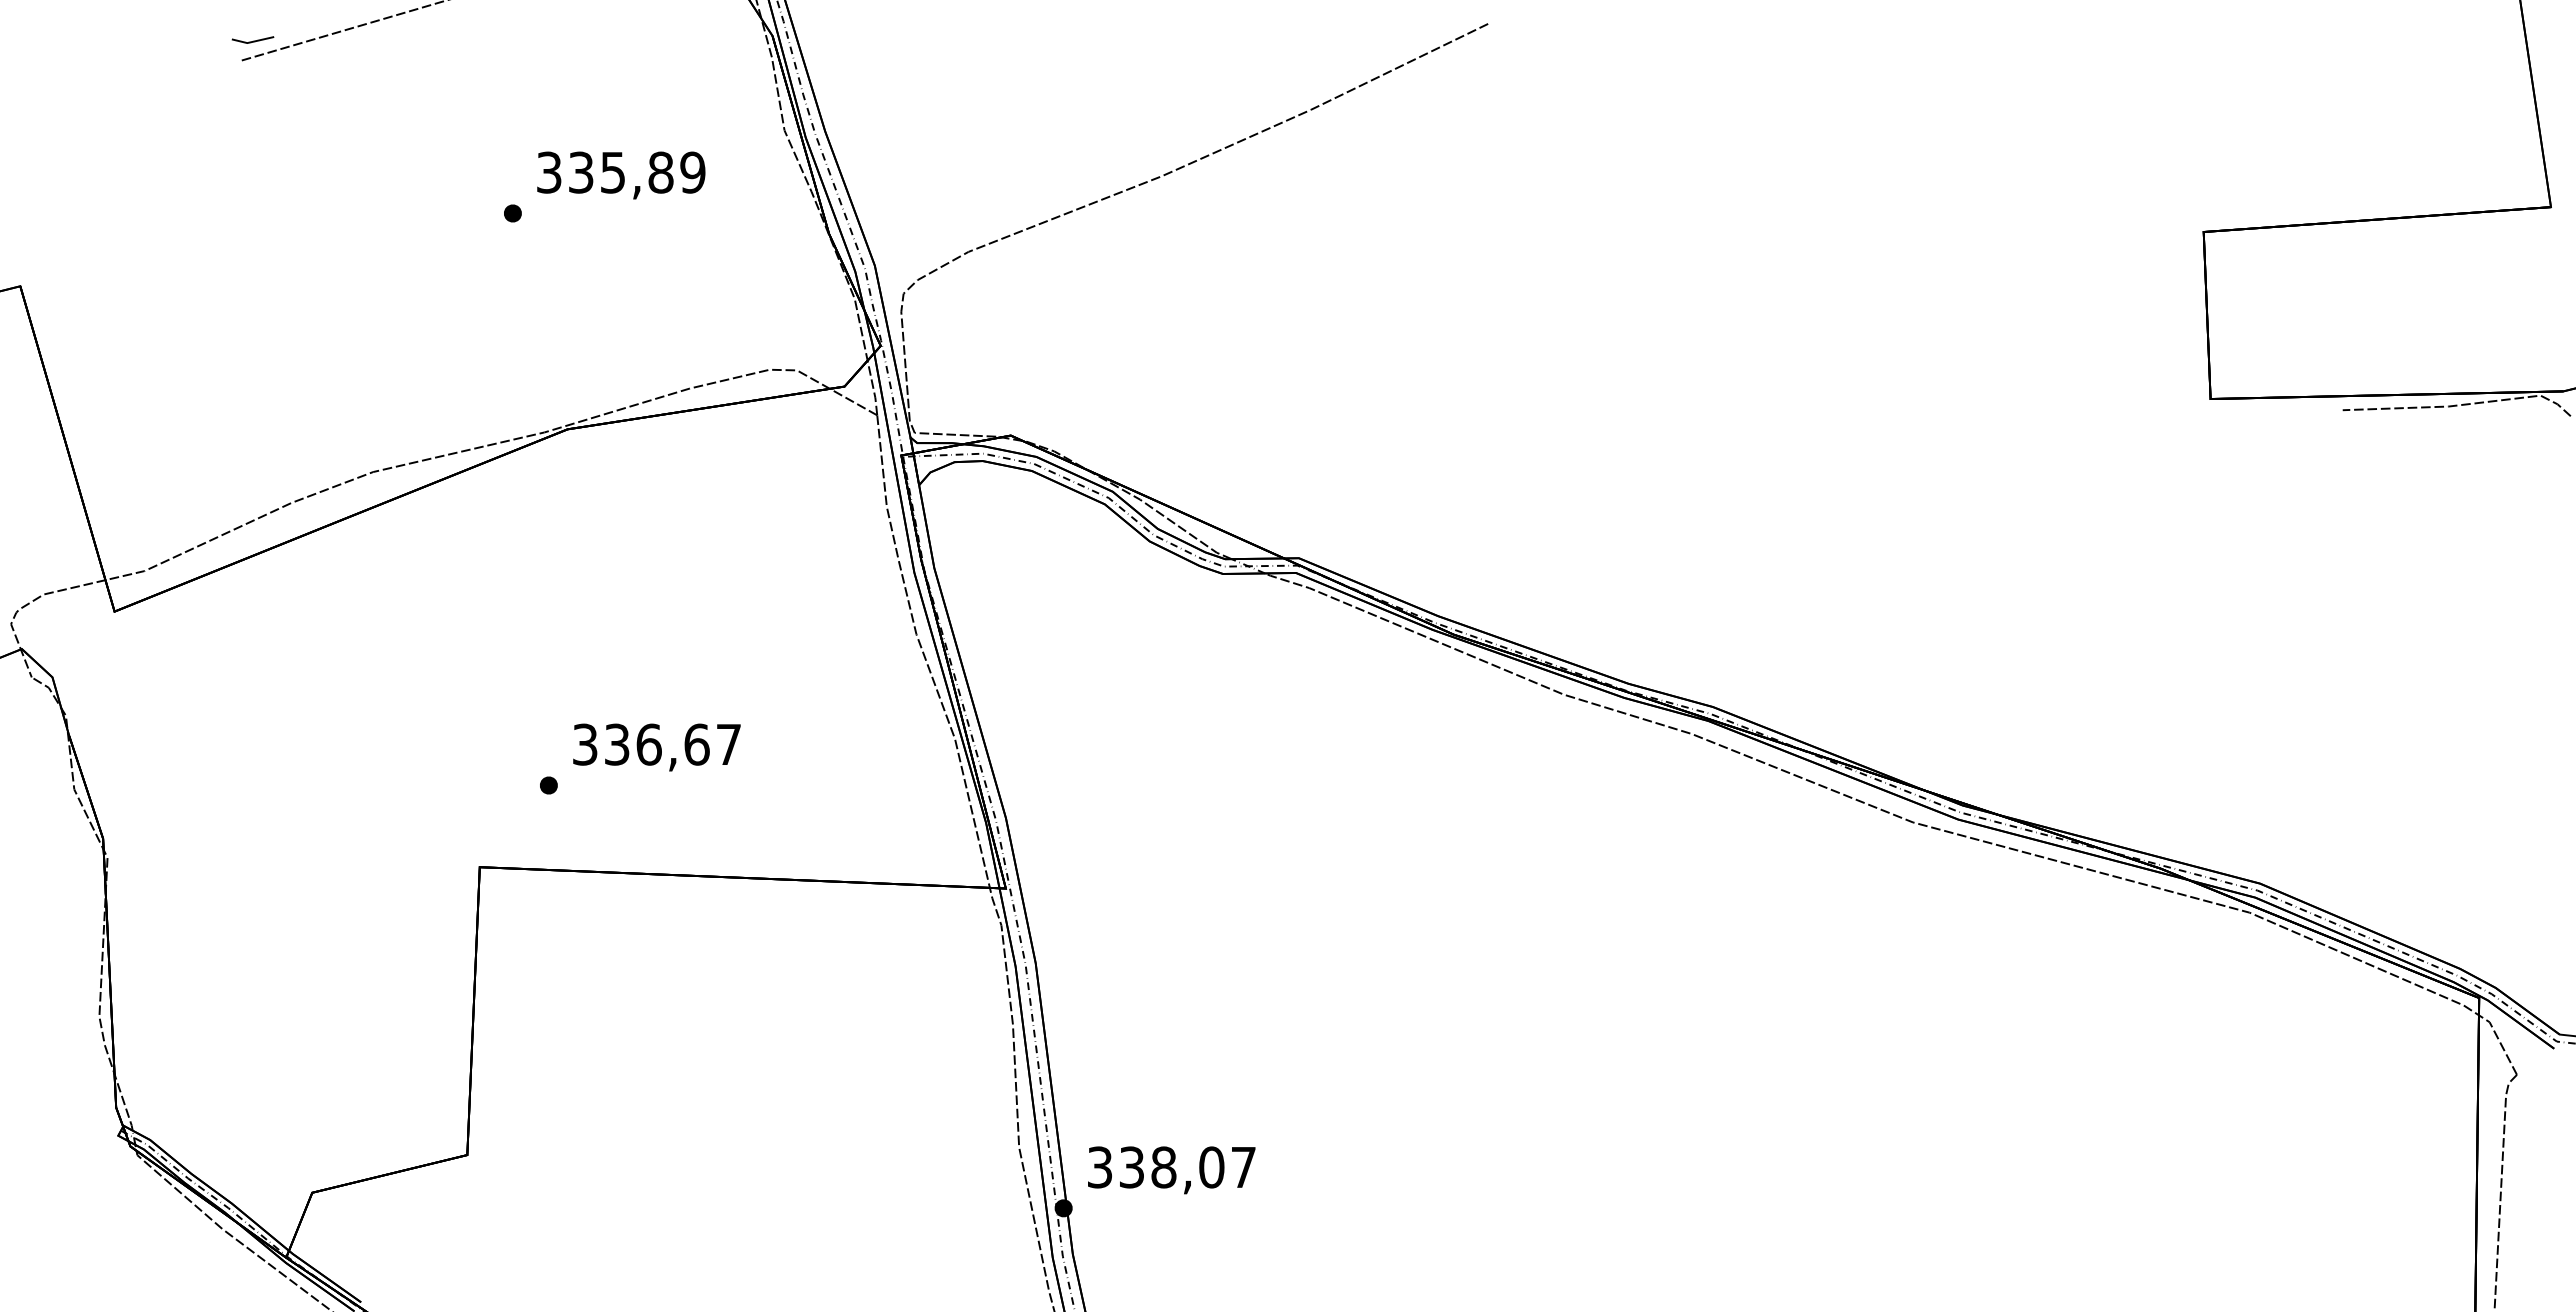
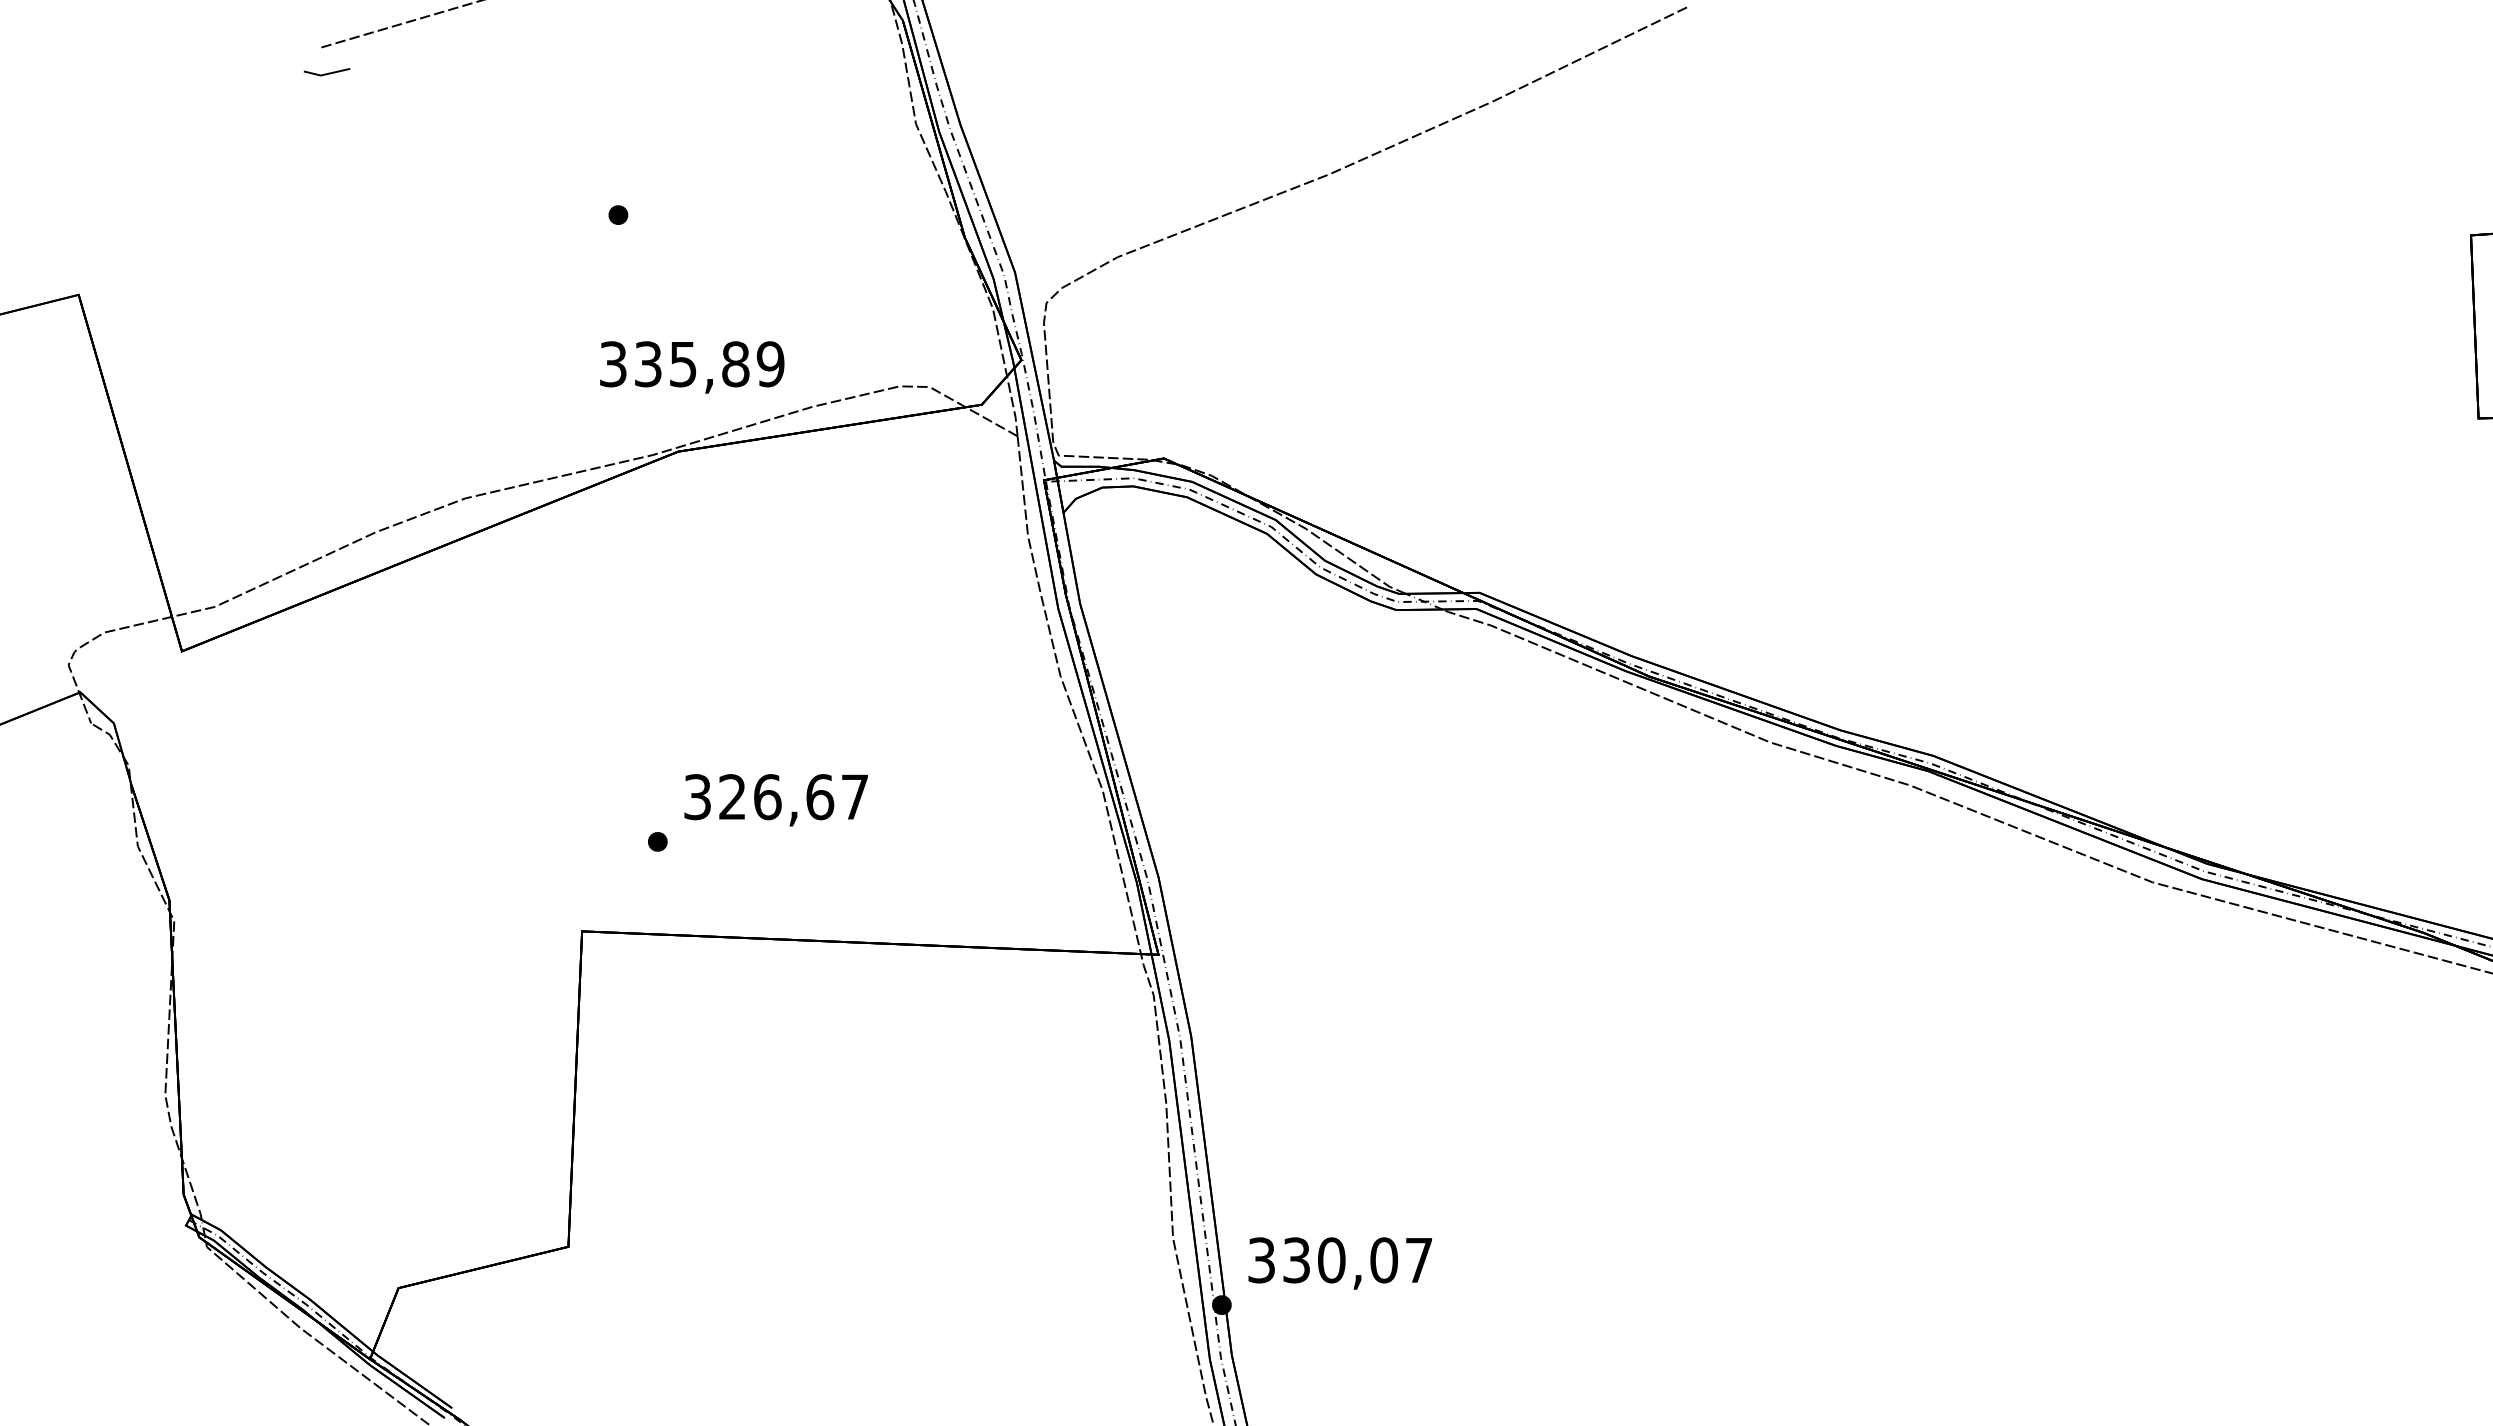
line: (253, 40) -> (327, 72), moved
text: (621, 175) -> (692, 367), moved
text: (617, 744) -> (733, 796), 336,67 -> 326,67
text: (1163, 1167) -> (1331, 1260), 338,07 -> 330,07

